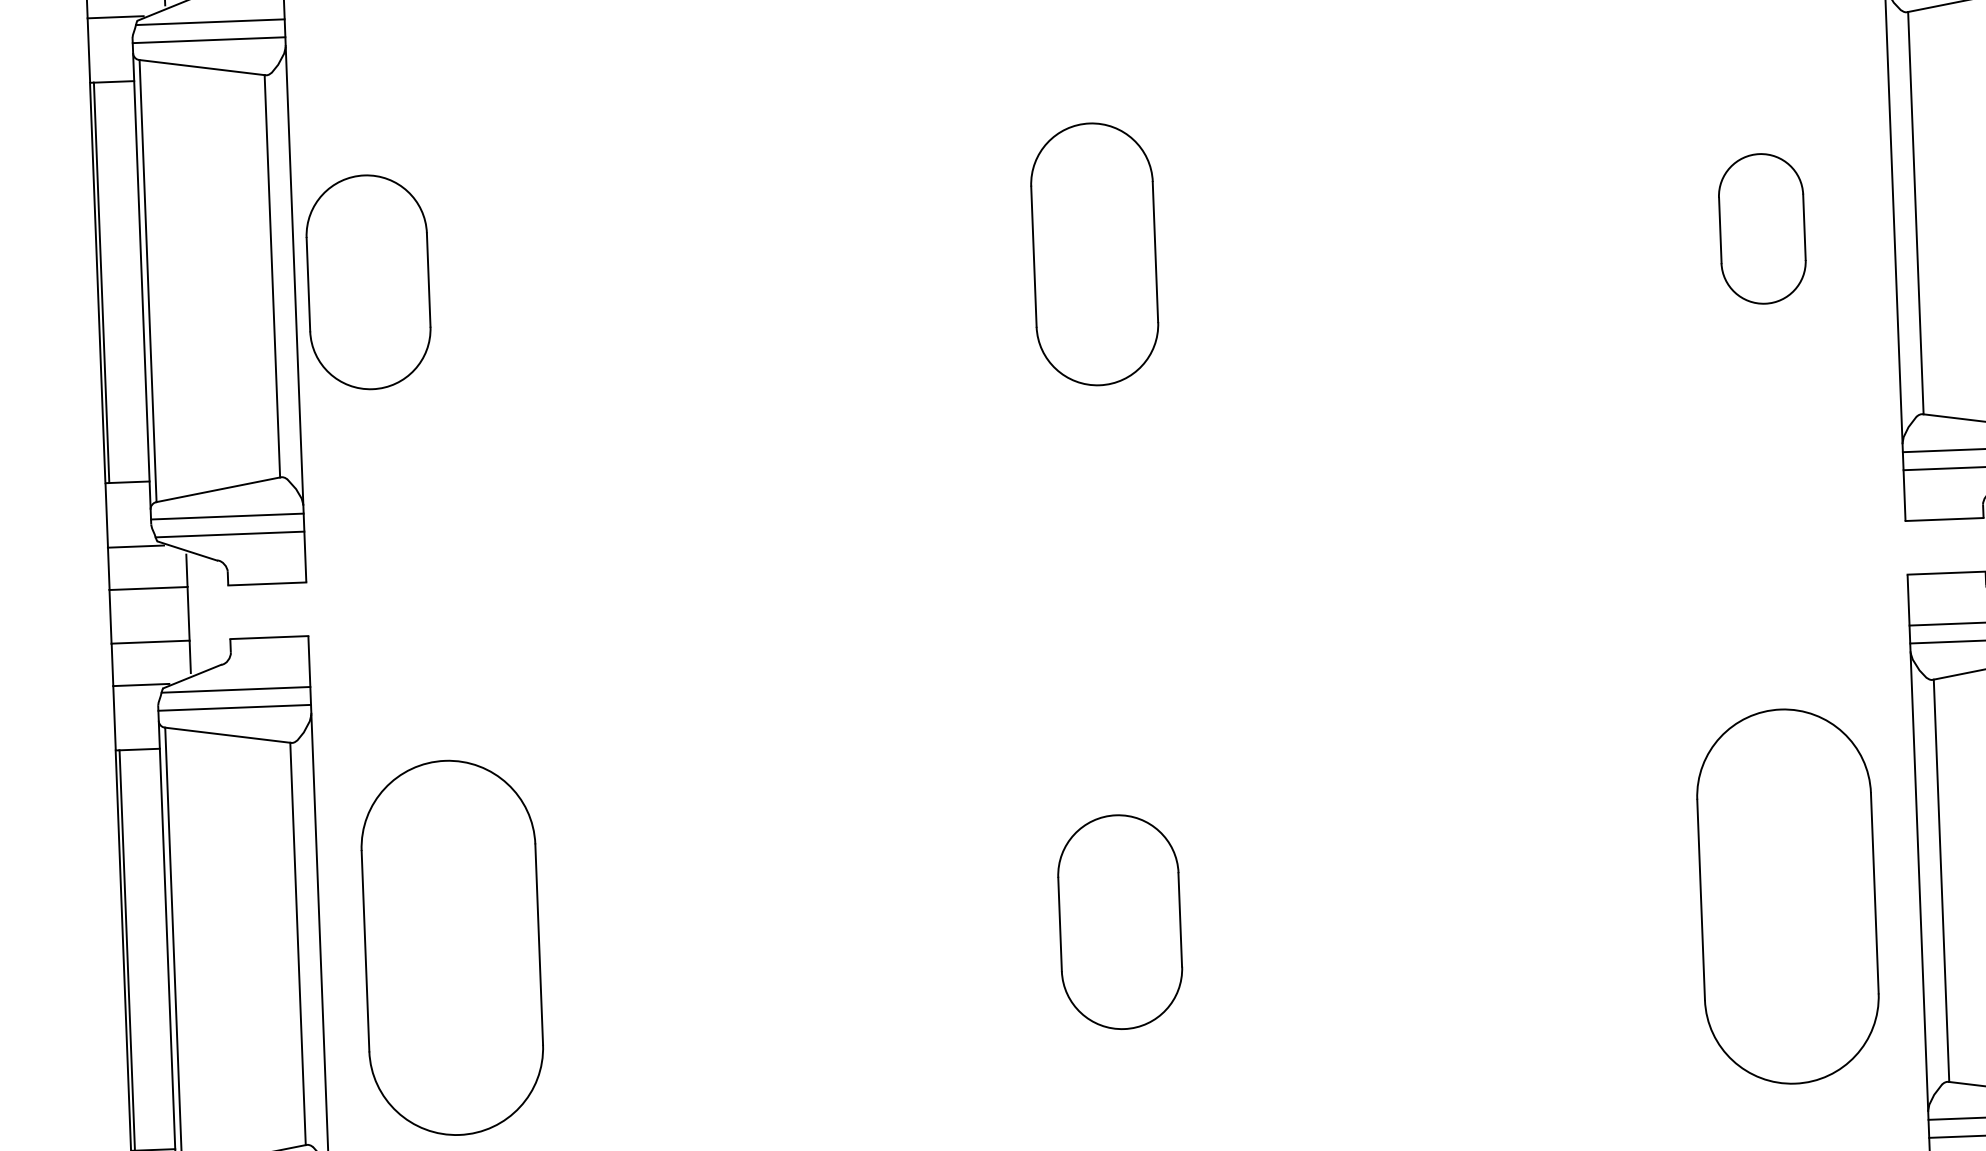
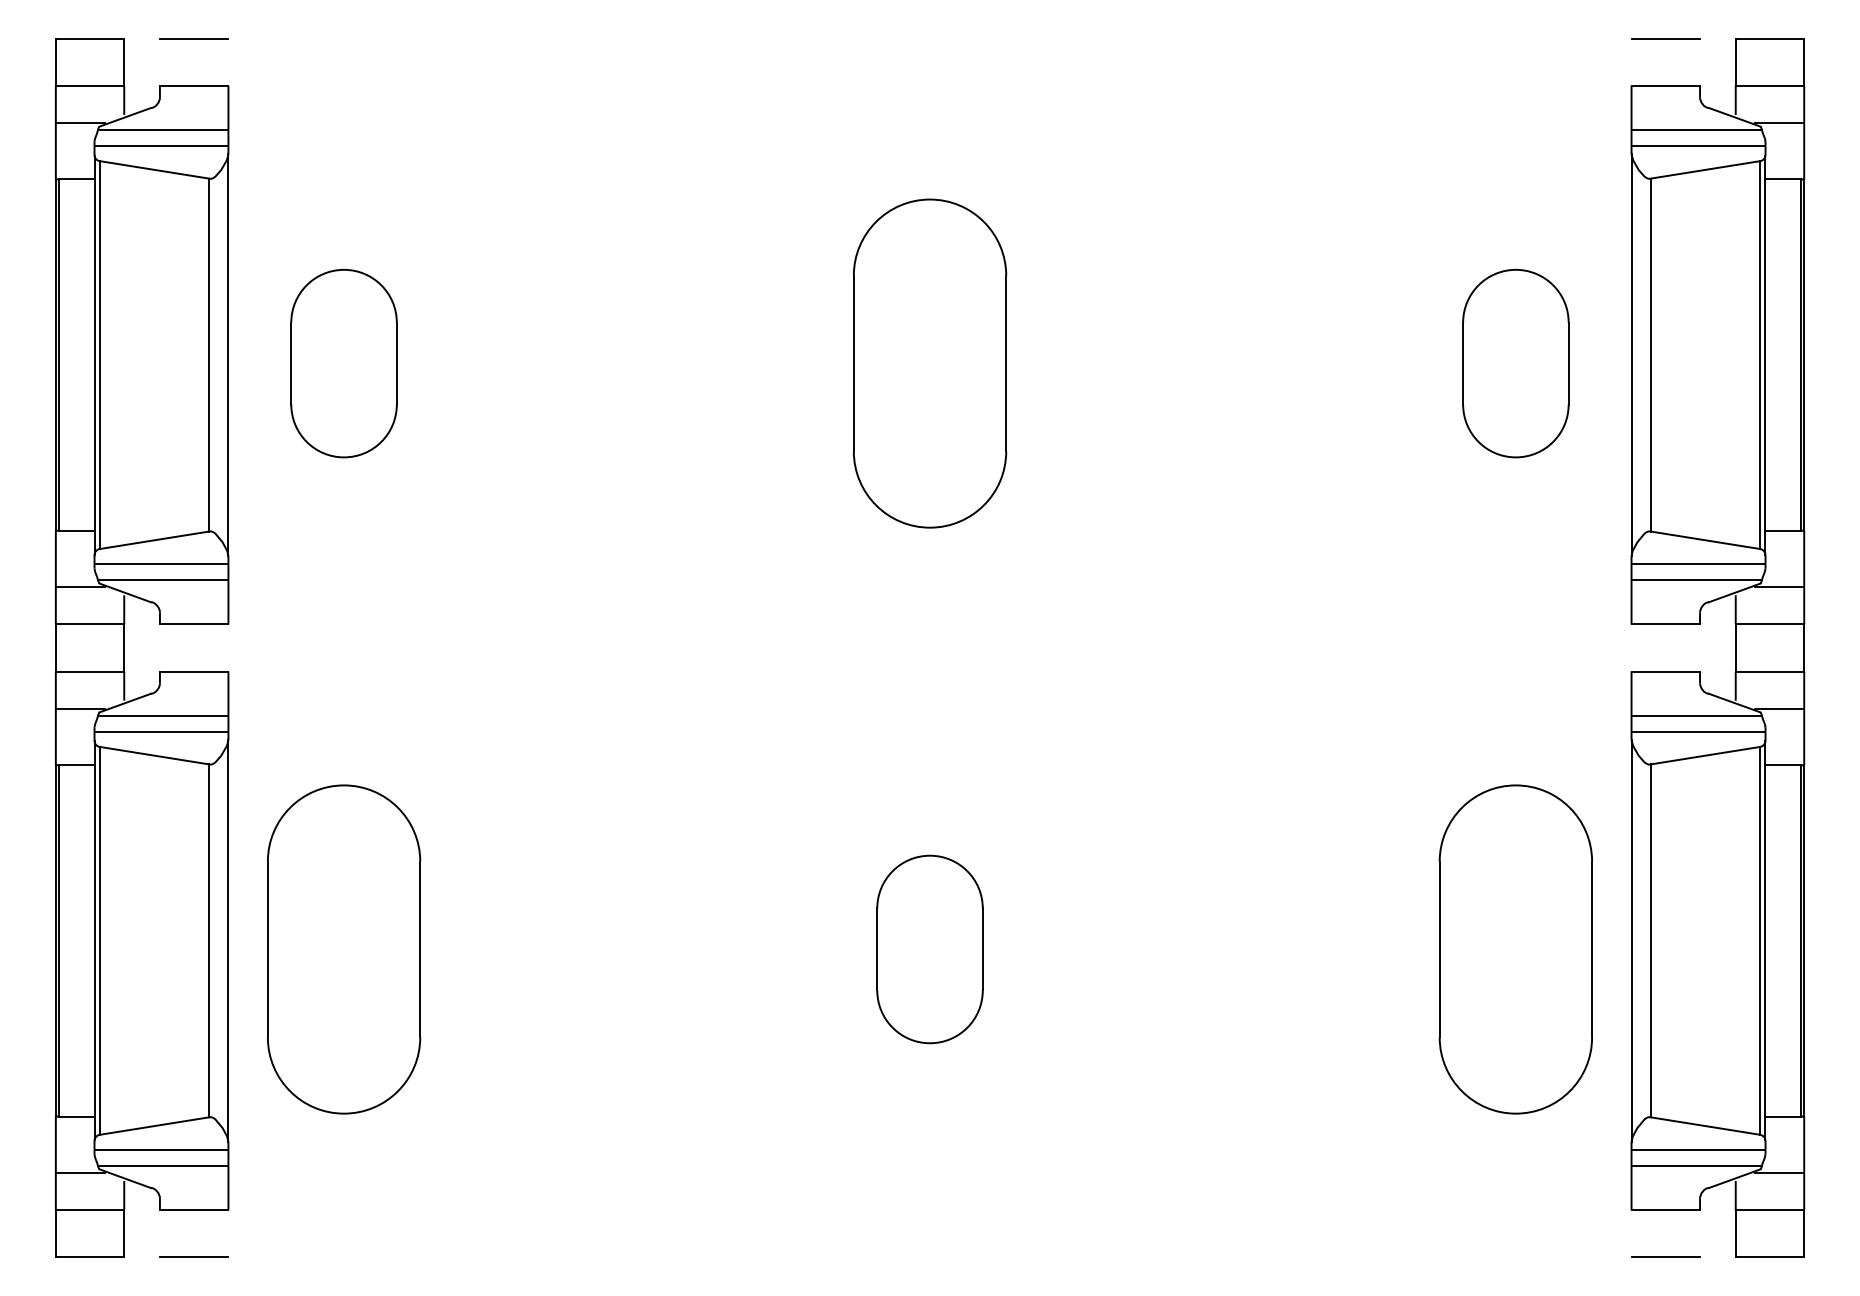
part: (1761, 228) -> (1515, 363), size x1.43
part: (1095, 254) -> (930, 363), size x1.43
part: (367, 282) -> (343, 363), moved

